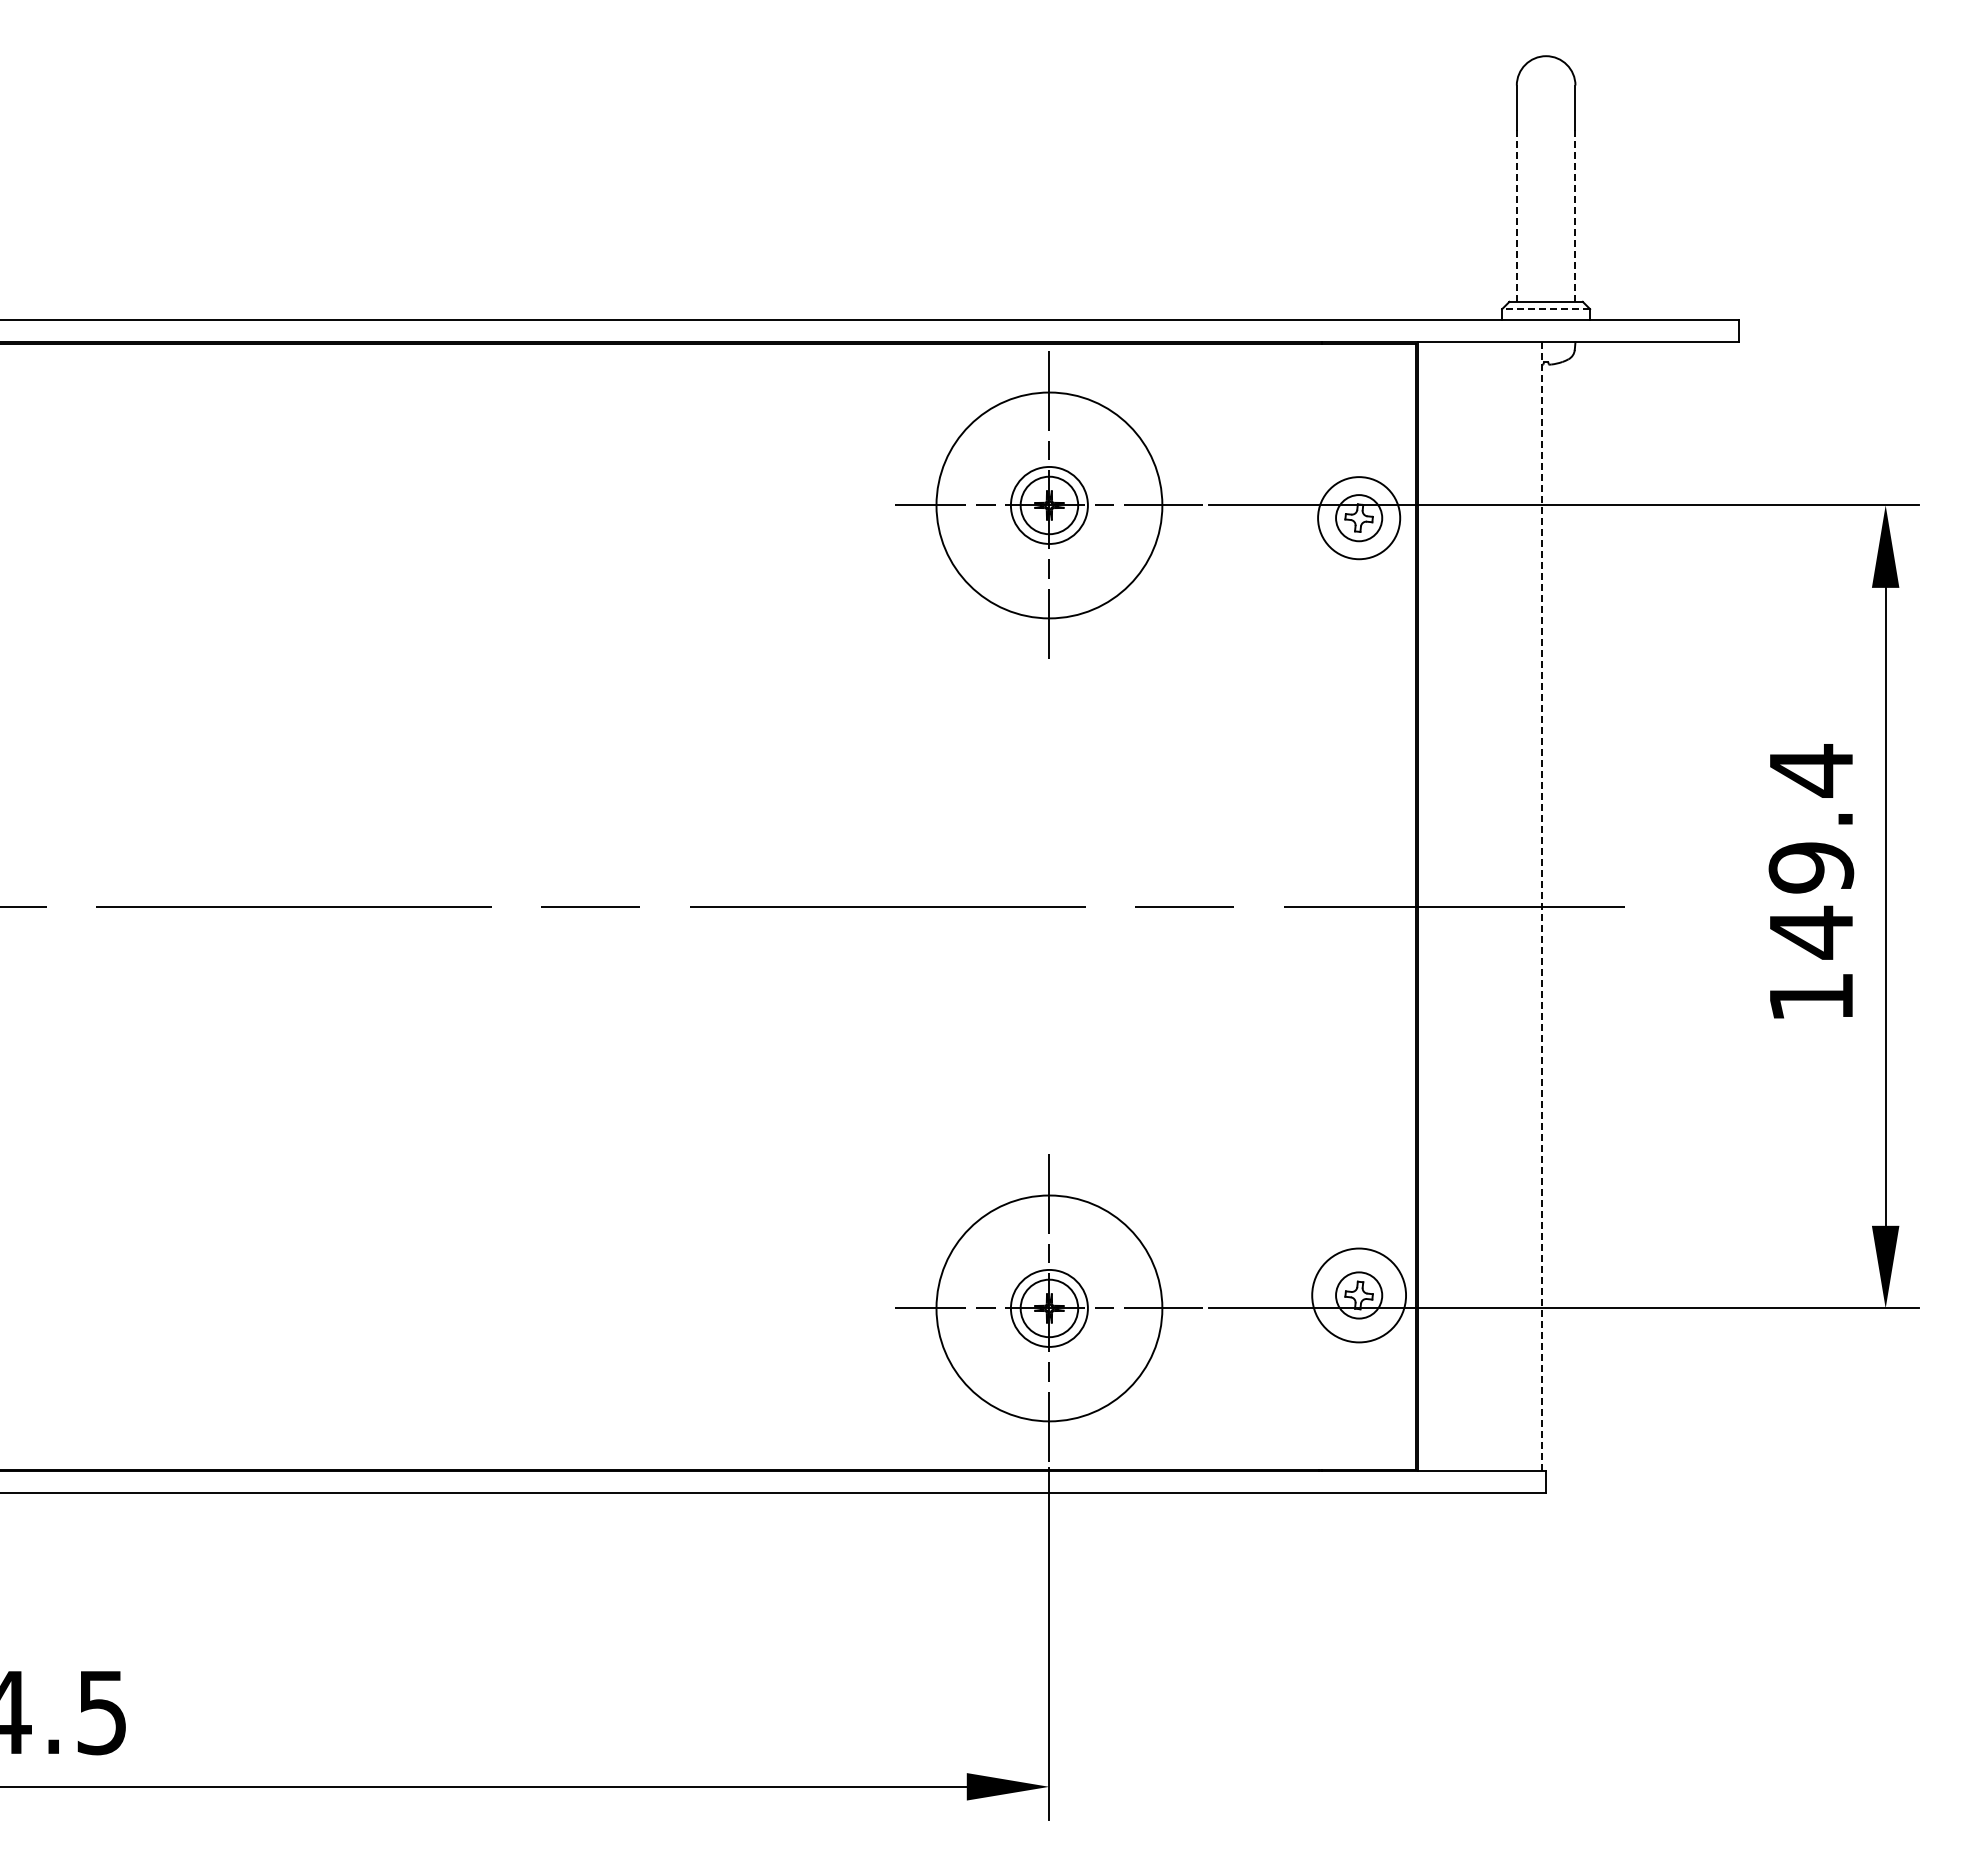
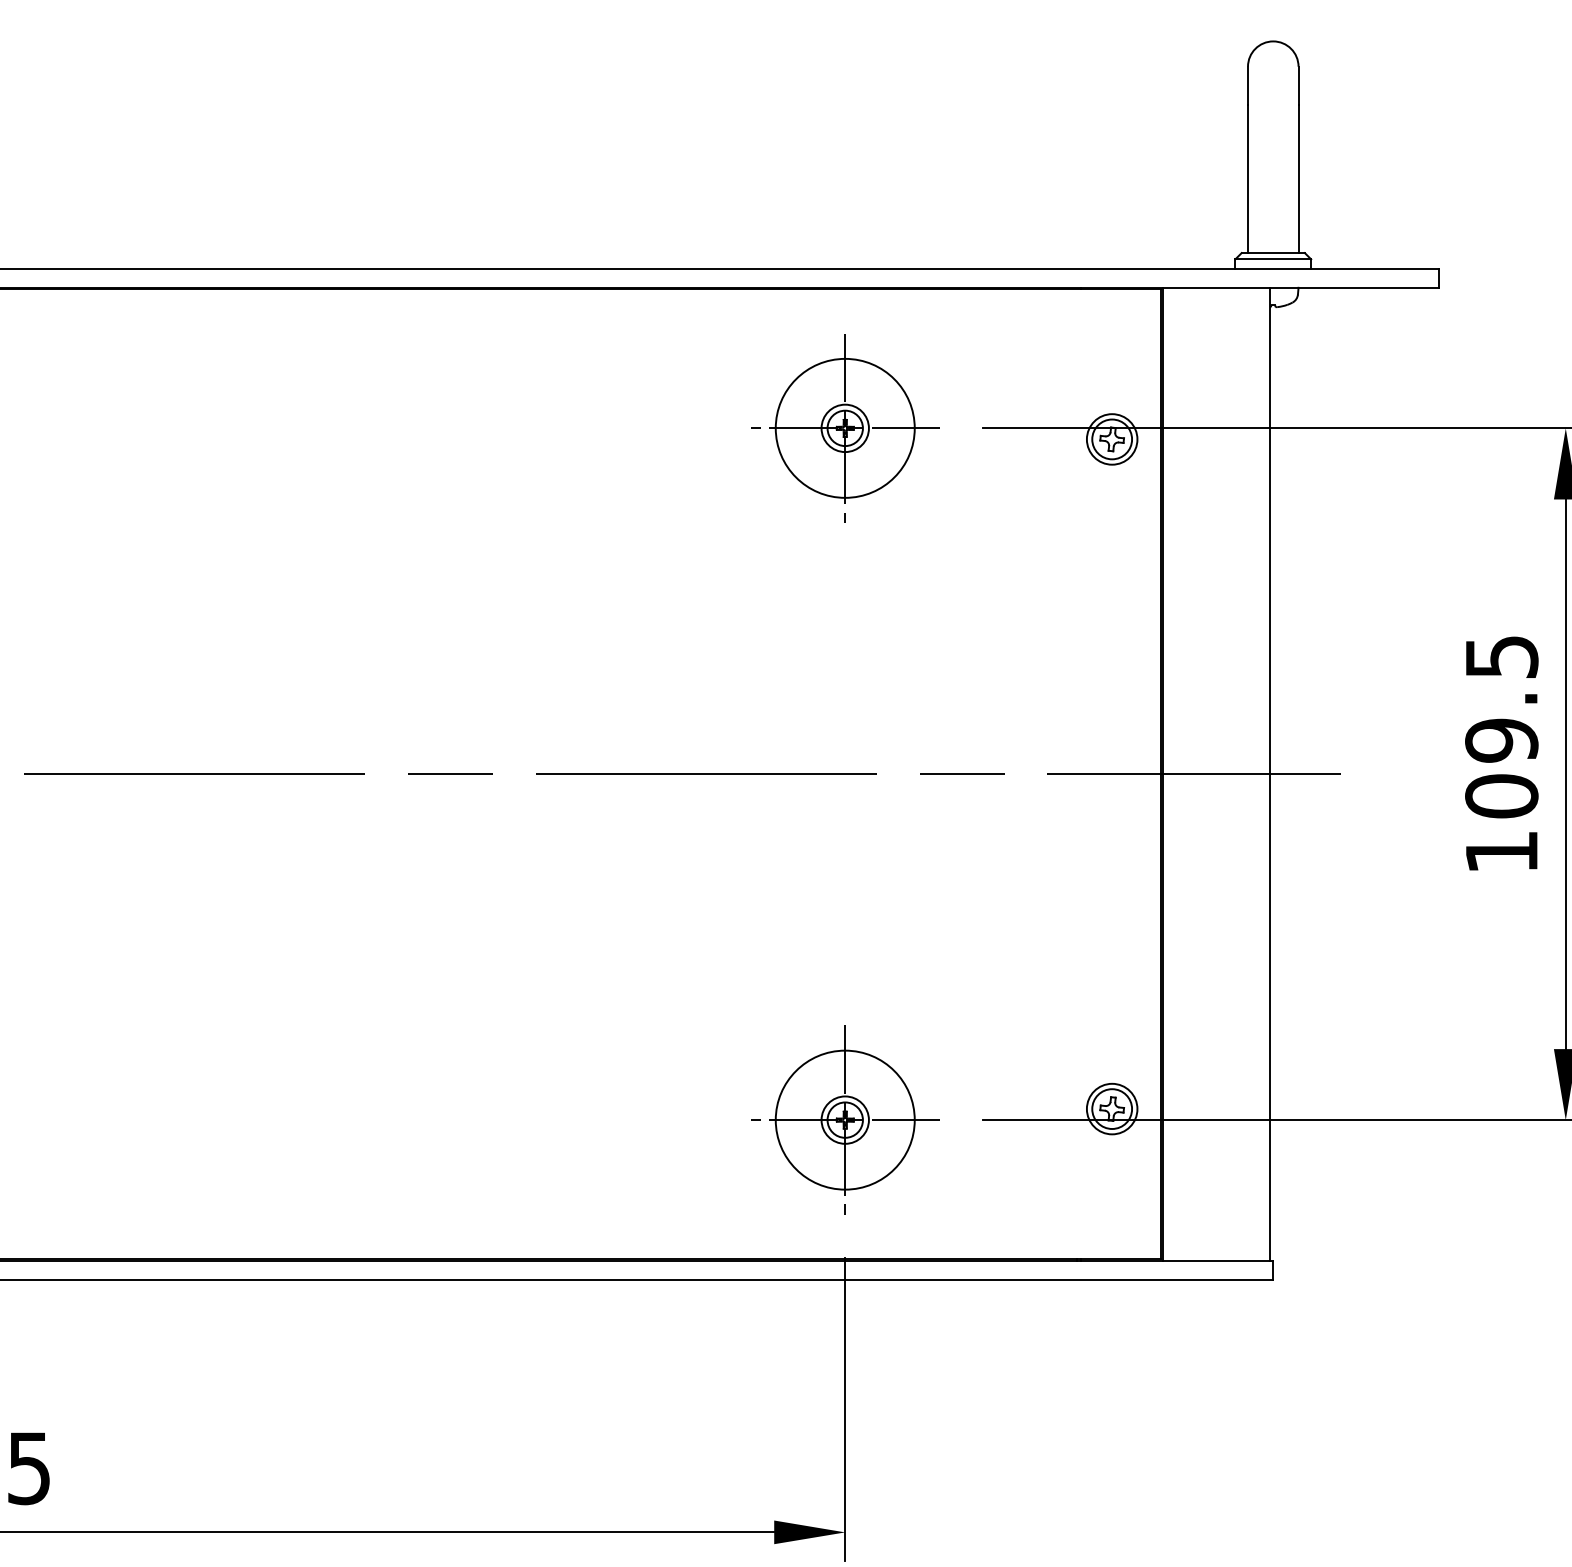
line: (1516, 215) -> (1247, 178), dashed -> solid
line: (1575, 215) -> (1298, 178), dashed -> solid
line: (1546, 309) -> (1273, 259), dashed -> solid
part: (1048, 504) -> (844, 427), size x0.71
circle: (1358, 517) -> (1111, 438), size x0.71
text: (1811, 851) -> (1501, 726), 149.4 -> 109.5
line: (1542, 906) -> (1270, 773), dashed -> solid
circle: (1358, 1295) -> (1111, 1109), size x0.62
part: (1048, 1307) -> (844, 1119), size x0.71

